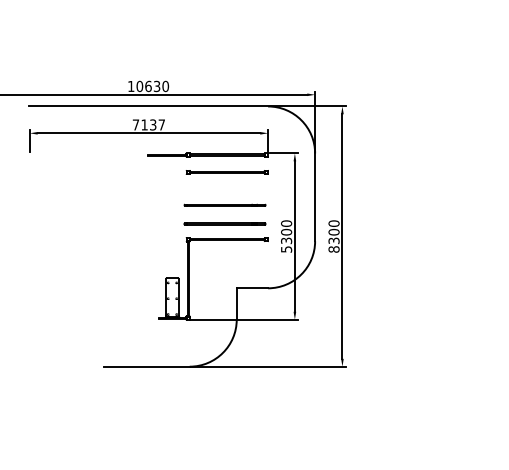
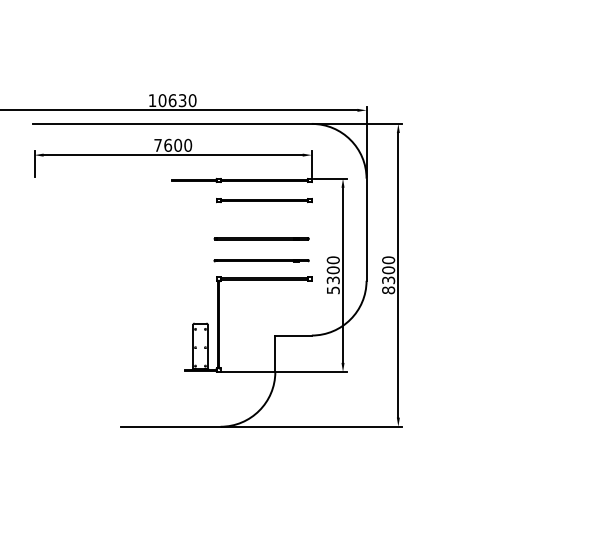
text: (153, 124) -> (178, 144), 7137 -> 7600

